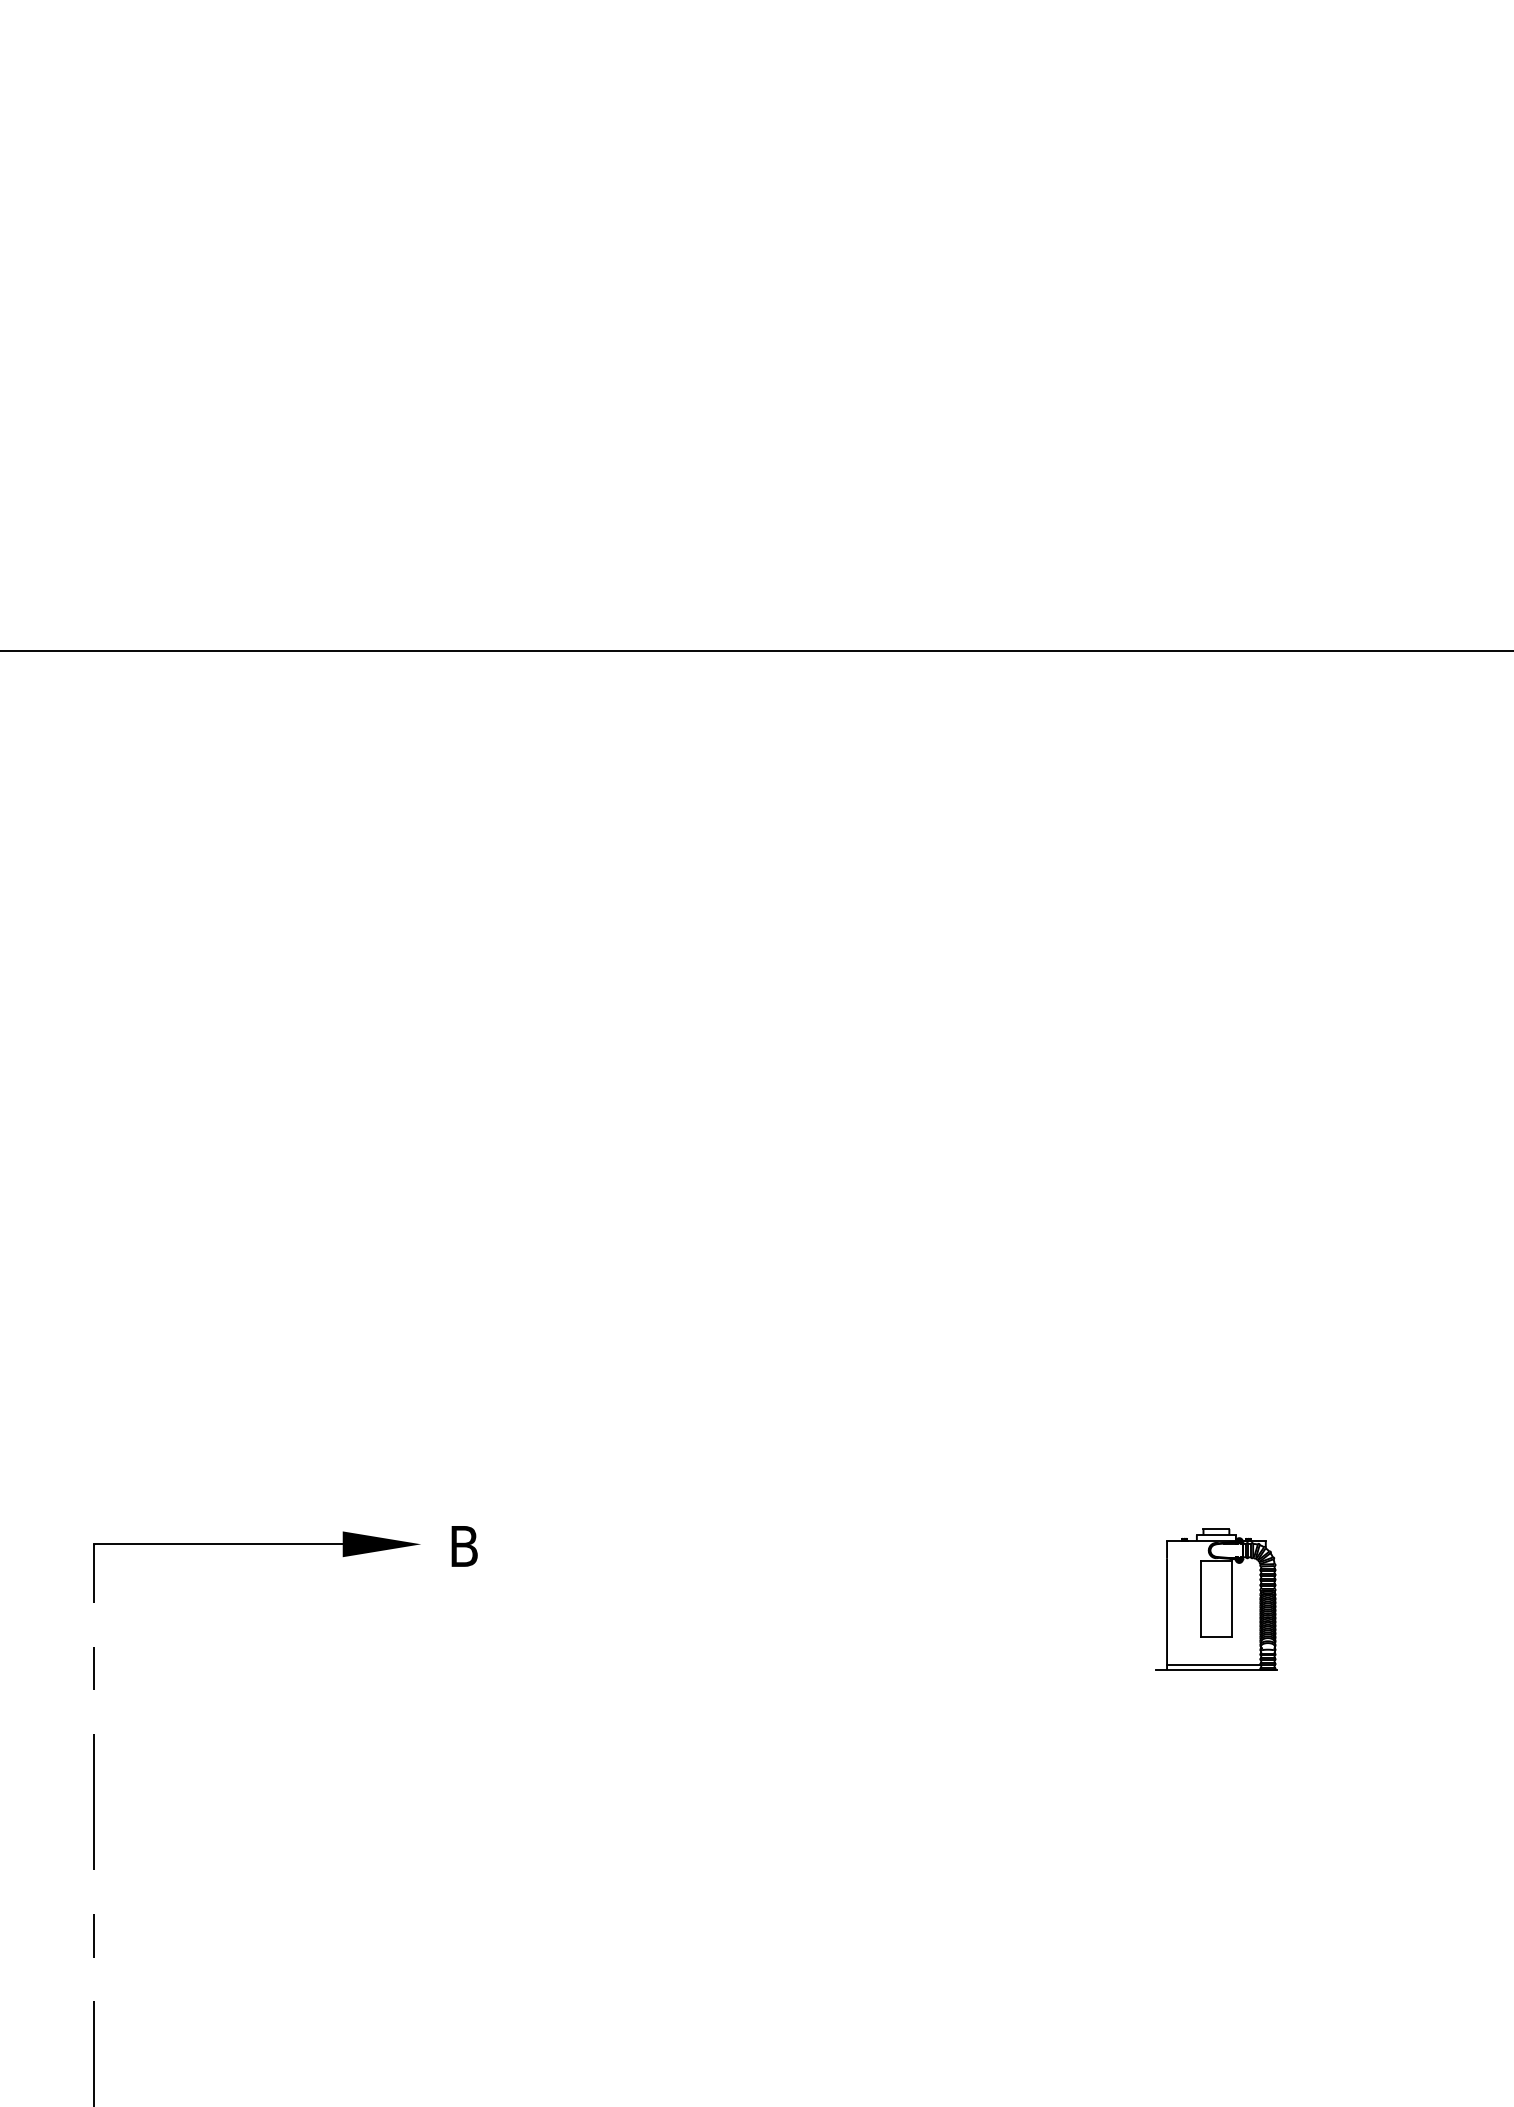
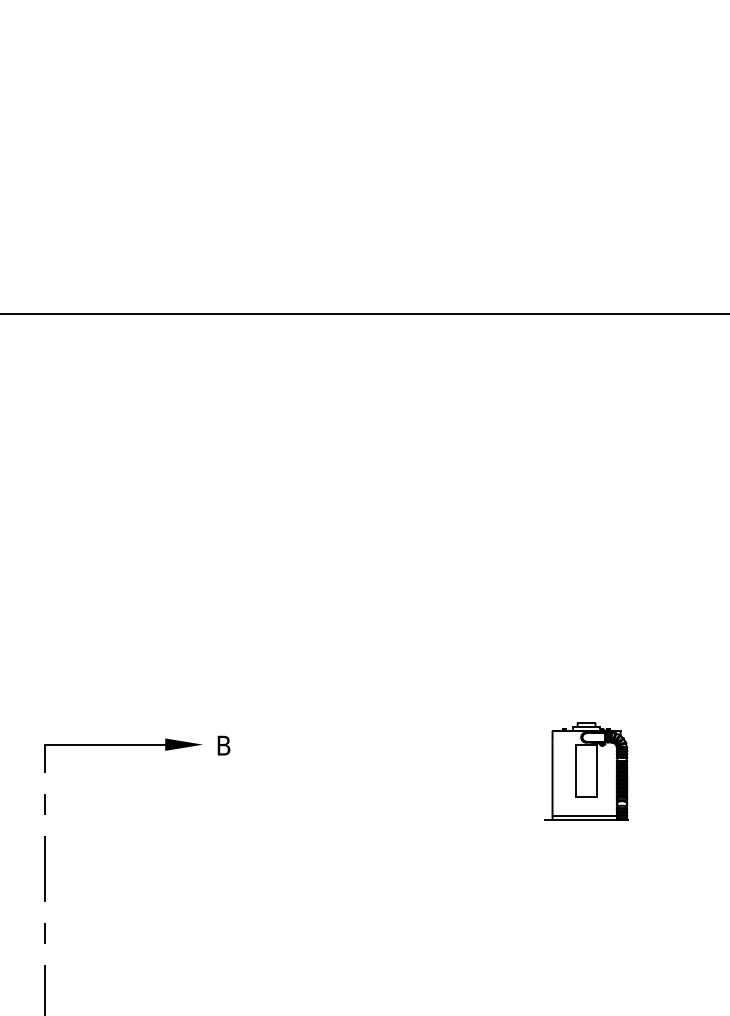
part: (1216, 1599) -> (586, 771), size x1.43

